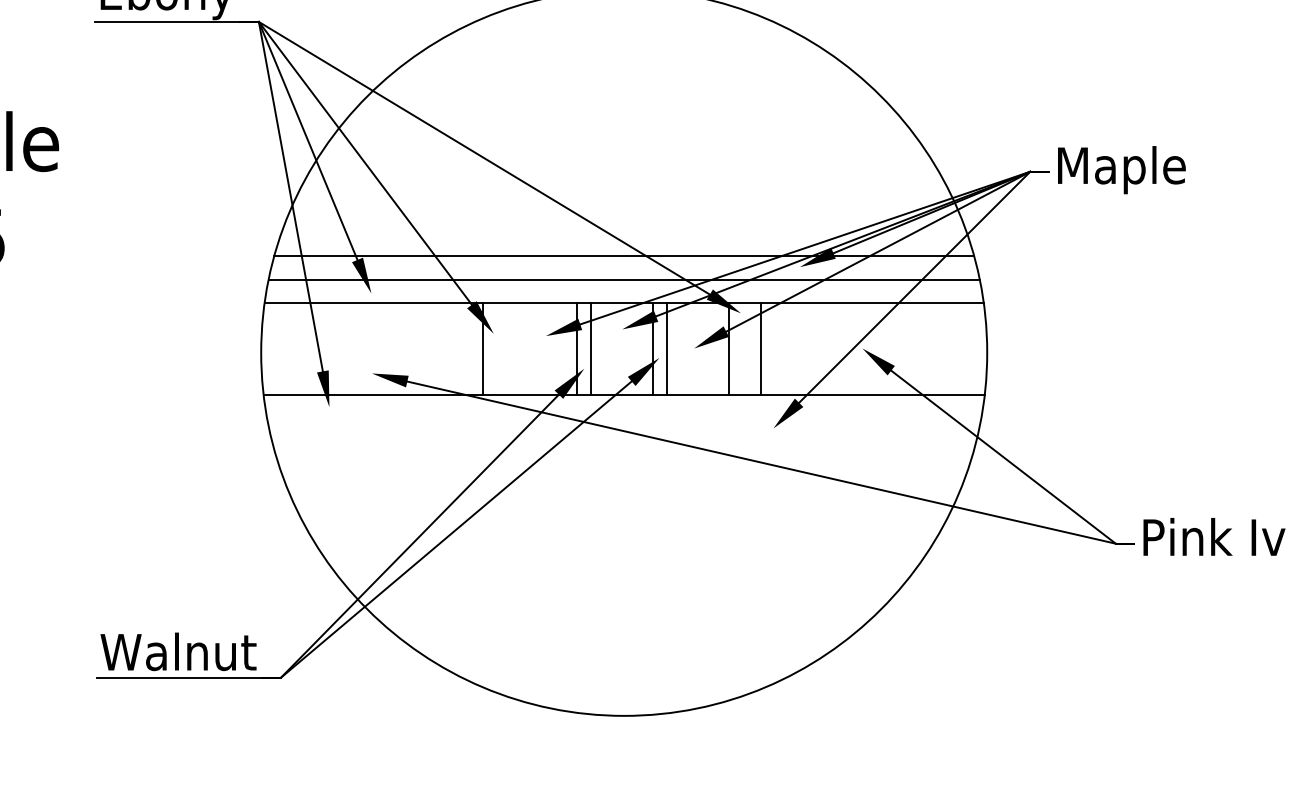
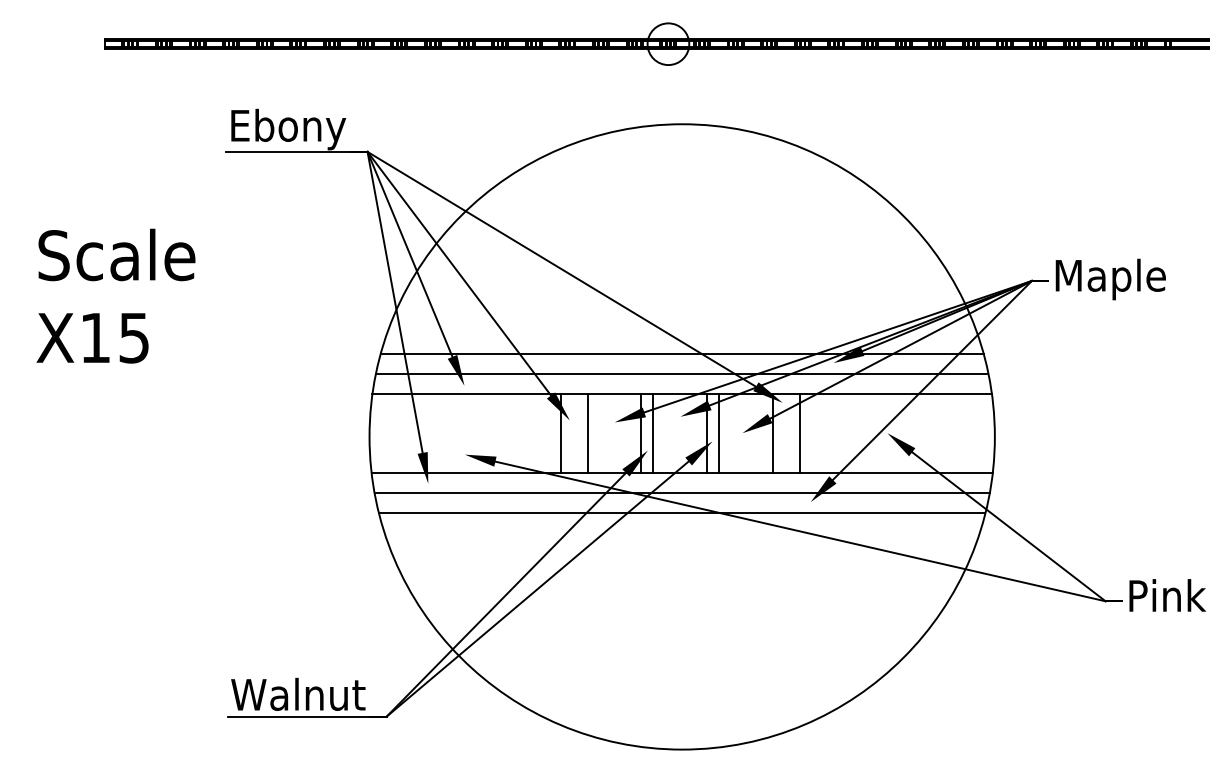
line: (514, 348) -> (587, 433), added
line: (623, 418) -> (681, 493), added
line: (624, 441) -> (682, 513), added

